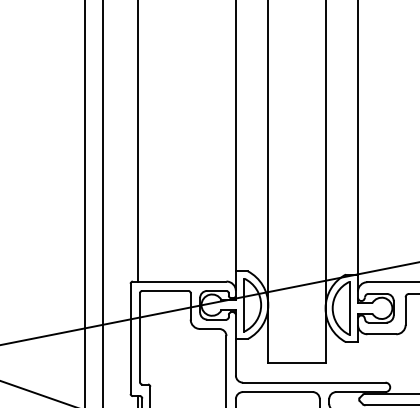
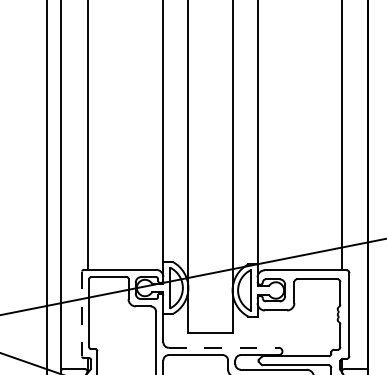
line: (131, 339) -> (82, 314), solid -> dashed
line: (313, 382) -> (223, 347), solid -> dashed

